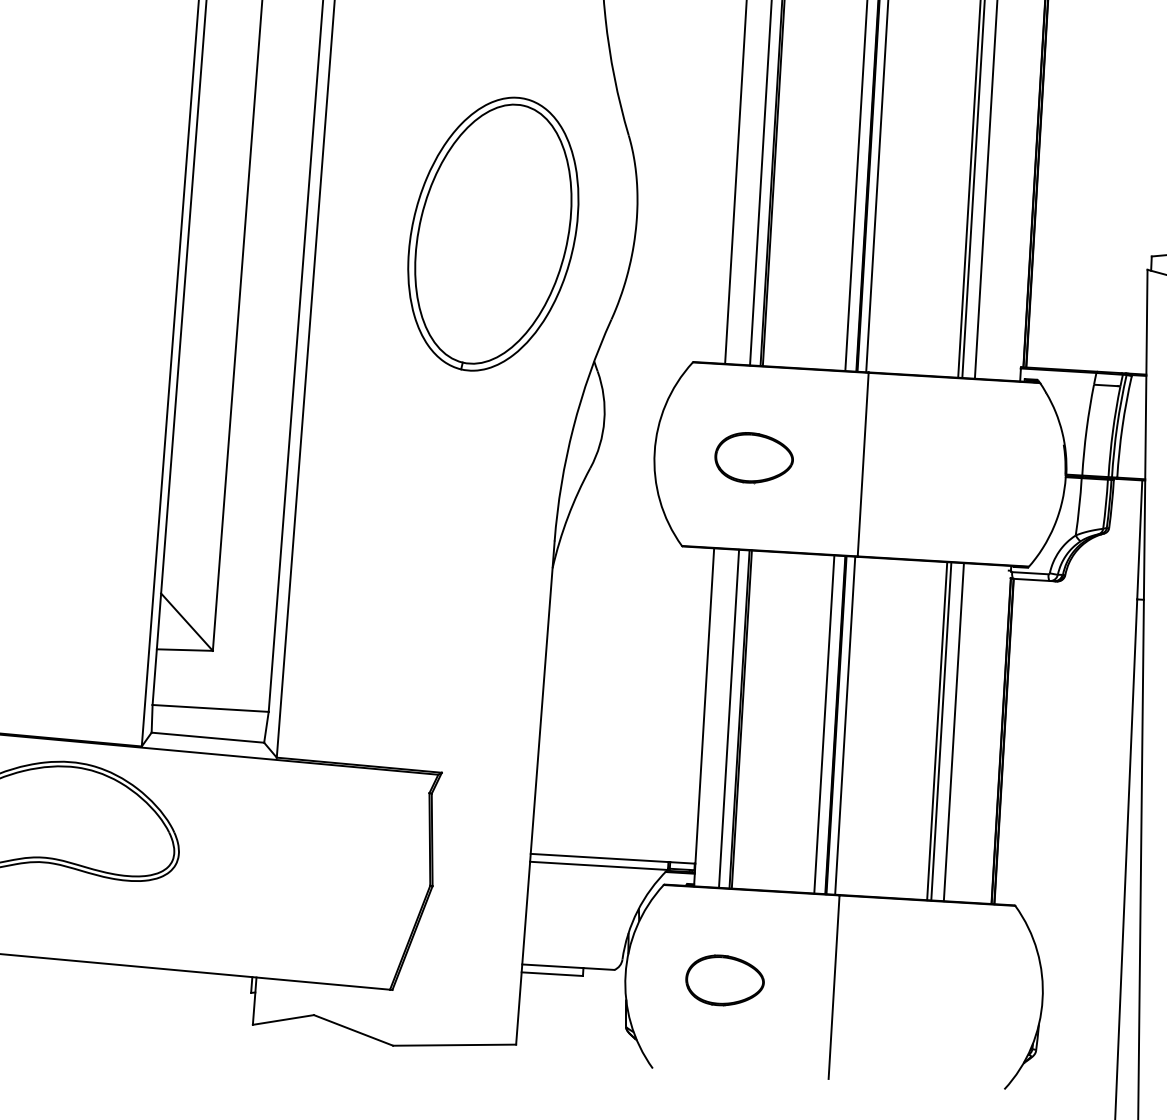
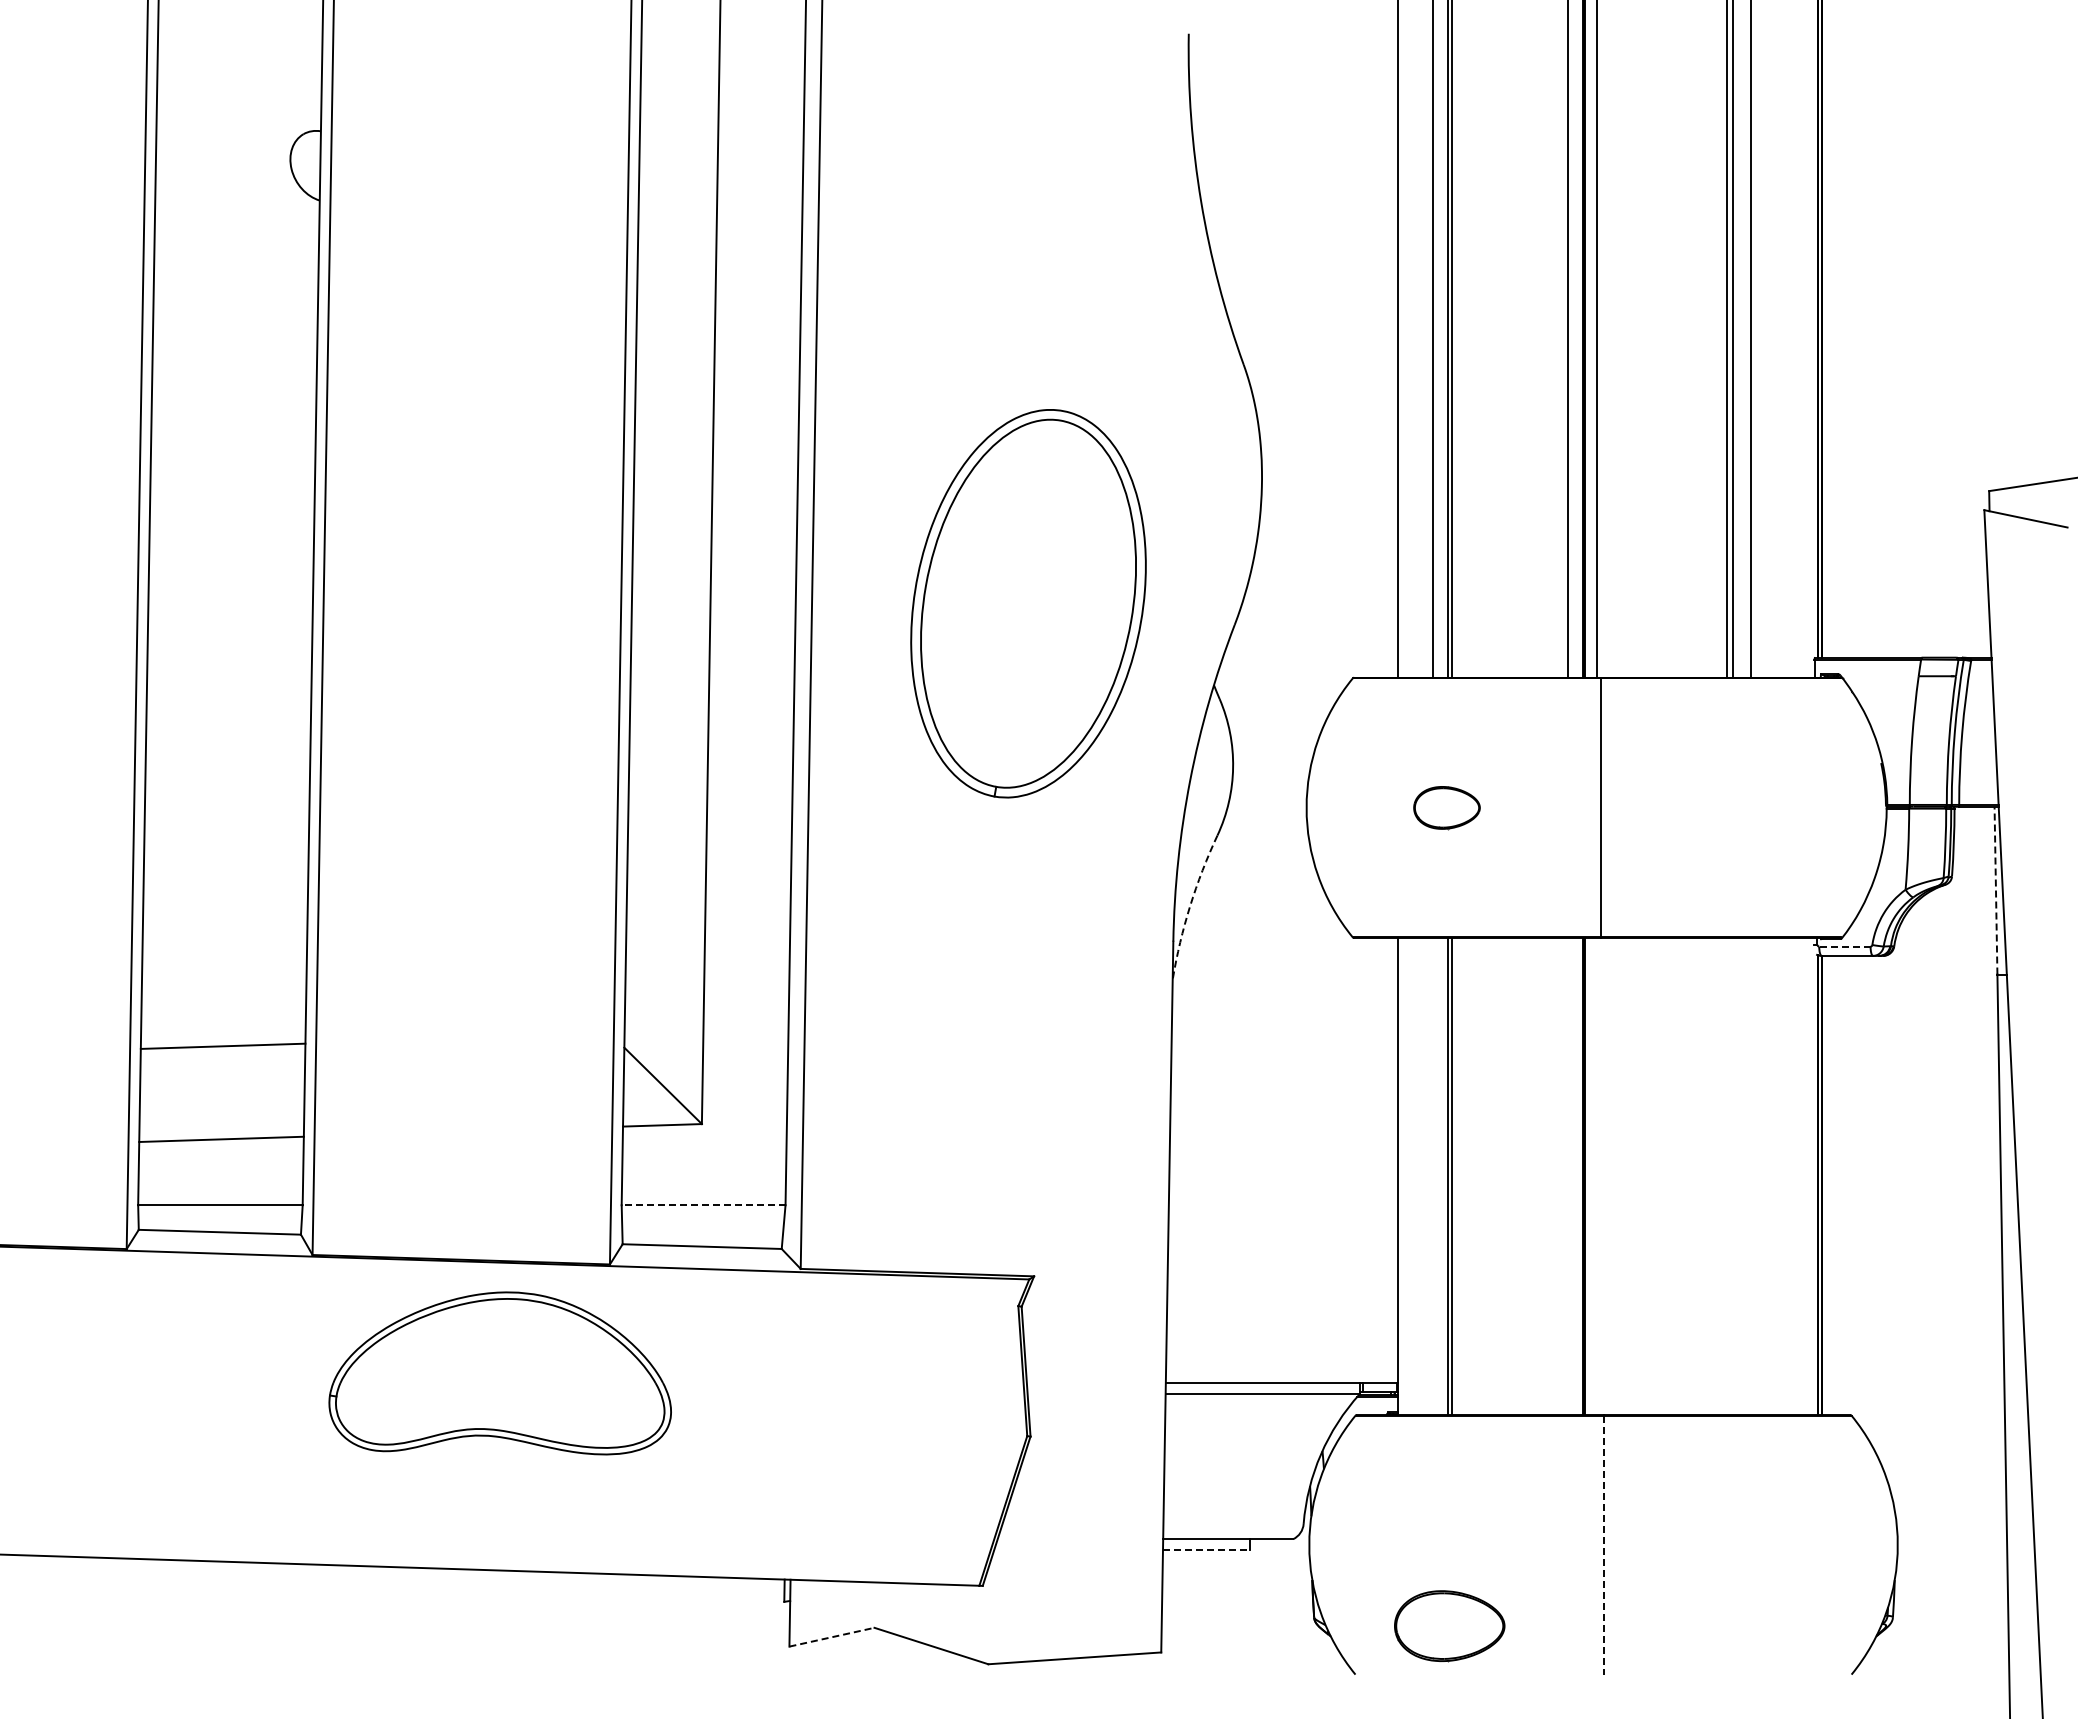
part: (493, 234) -> (1028, 603), moved
part: (753, 457) -> (1446, 807), size x0.6
arc: (568, 517) -> (1190, 906), solid -> dashed
line: (1139, 539) -> (1995, 890), solid -> dashed
line: (1030, 573) -> (1844, 946), solid -> dashed
line: (210, 708) -> (703, 1205), solid -> dashed
line: (729, 718) -> (1433, 1176), removed
line: (824, 724) -> (1567, 1176), removed
line: (845, 725) -> (1597, 1176), removed
line: (937, 731) -> (1727, 1176), removed
line: (940, 731) -> (1732, 1176), removed
line: (953, 732) -> (1750, 1176), removed
line: (552, 974) -> (1206, 1550), solid -> dashed
part: (724, 980) -> (1449, 1626), moved
line: (834, 987) -> (1603, 1545), solid -> dashed
line: (283, 1020) -> (831, 1637), solid -> dashed

